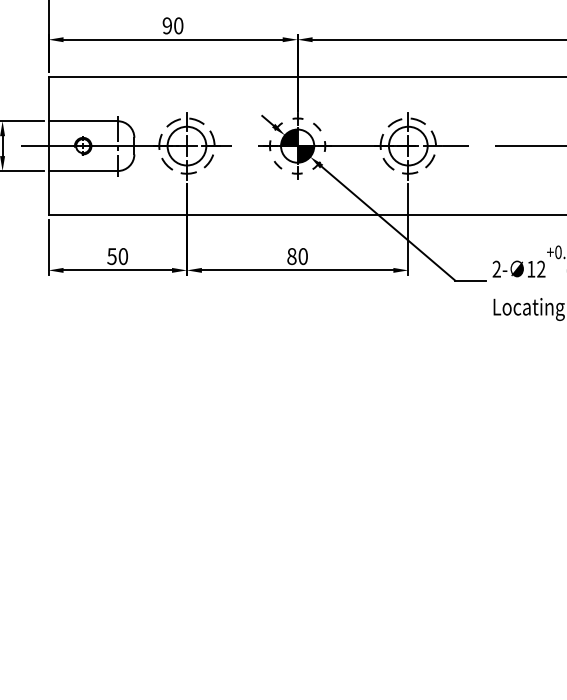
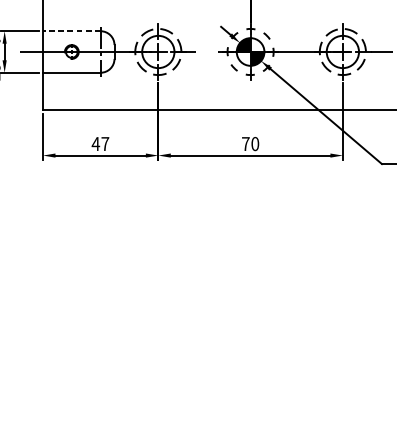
line: (83, 121) -> (72, 31), solid -> dashed
text: (117, 256) -> (100, 143), 50 -> 47
text: (291, 256) -> (245, 143), 80 -> 70

